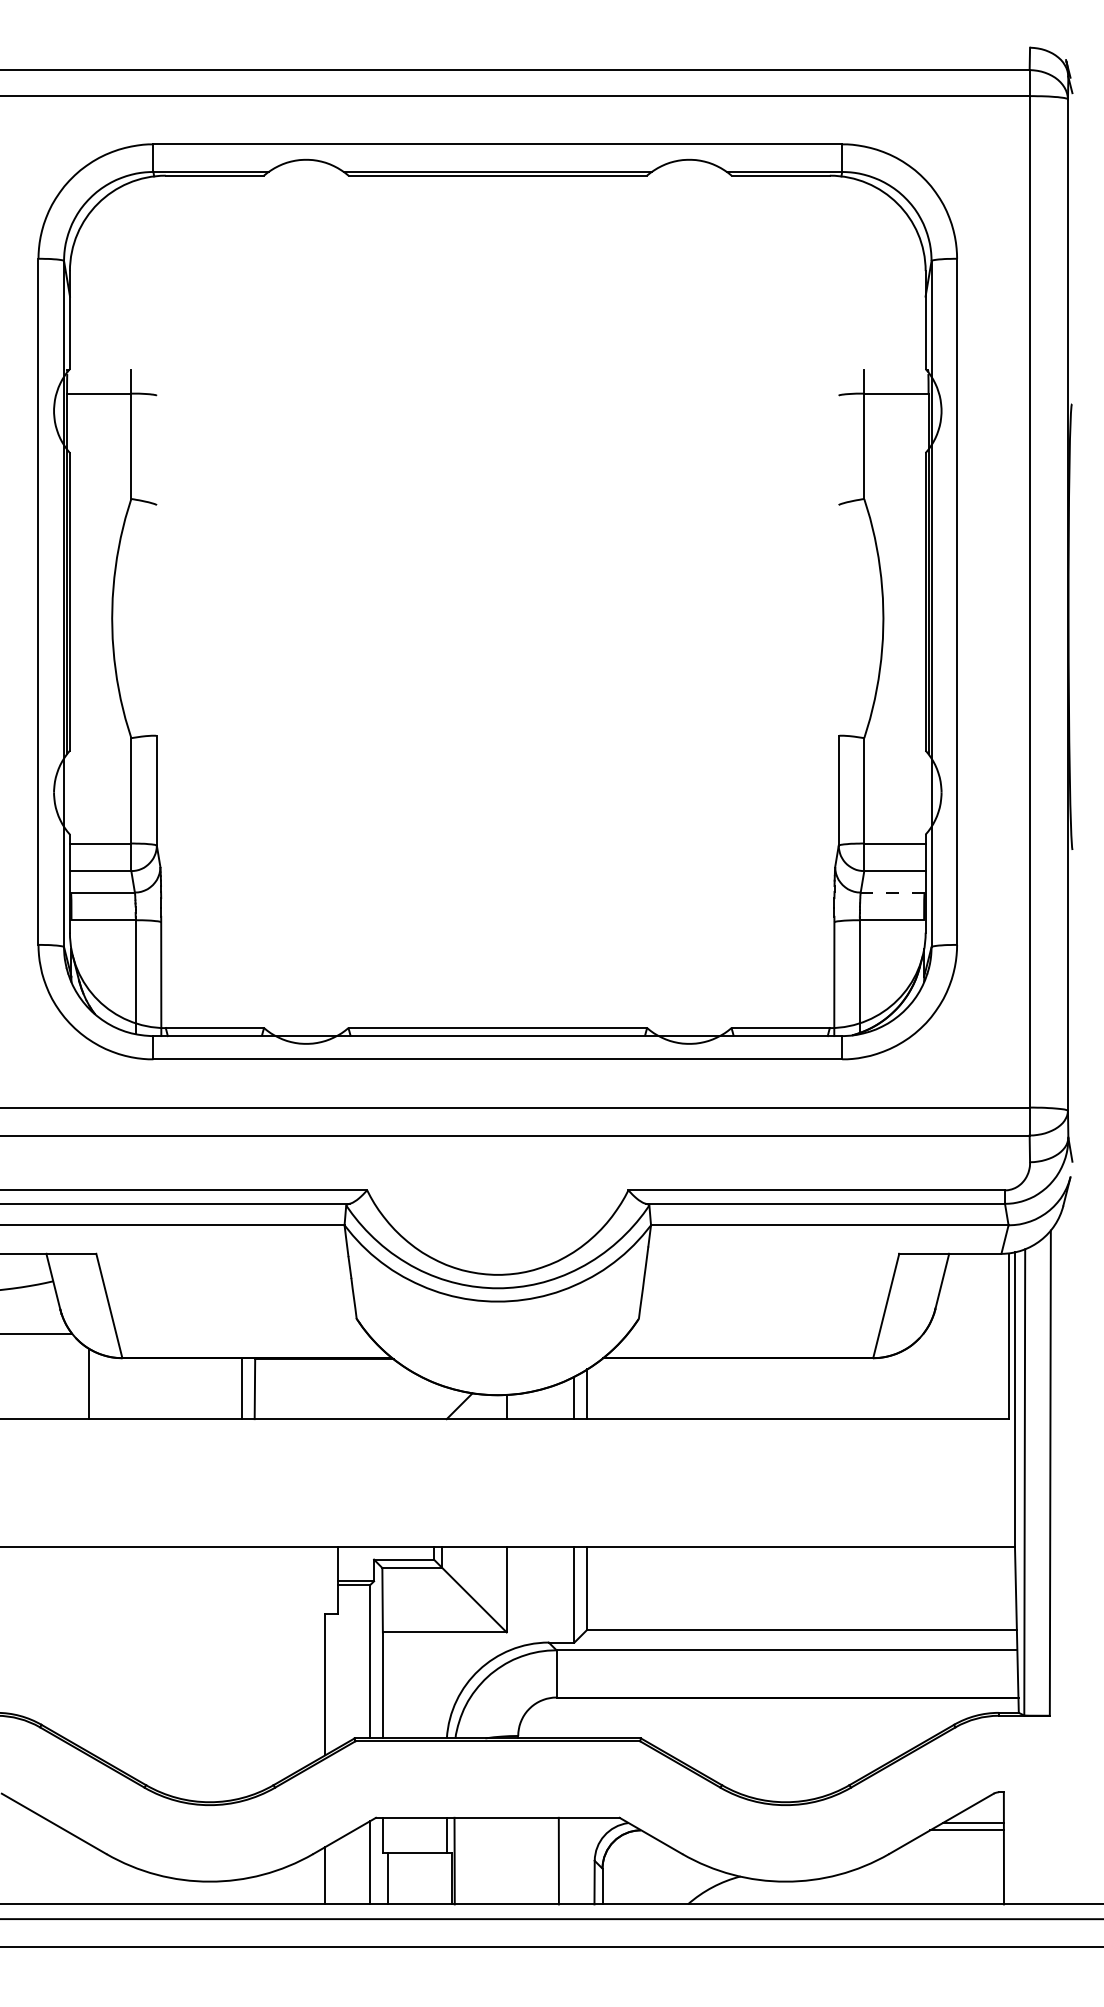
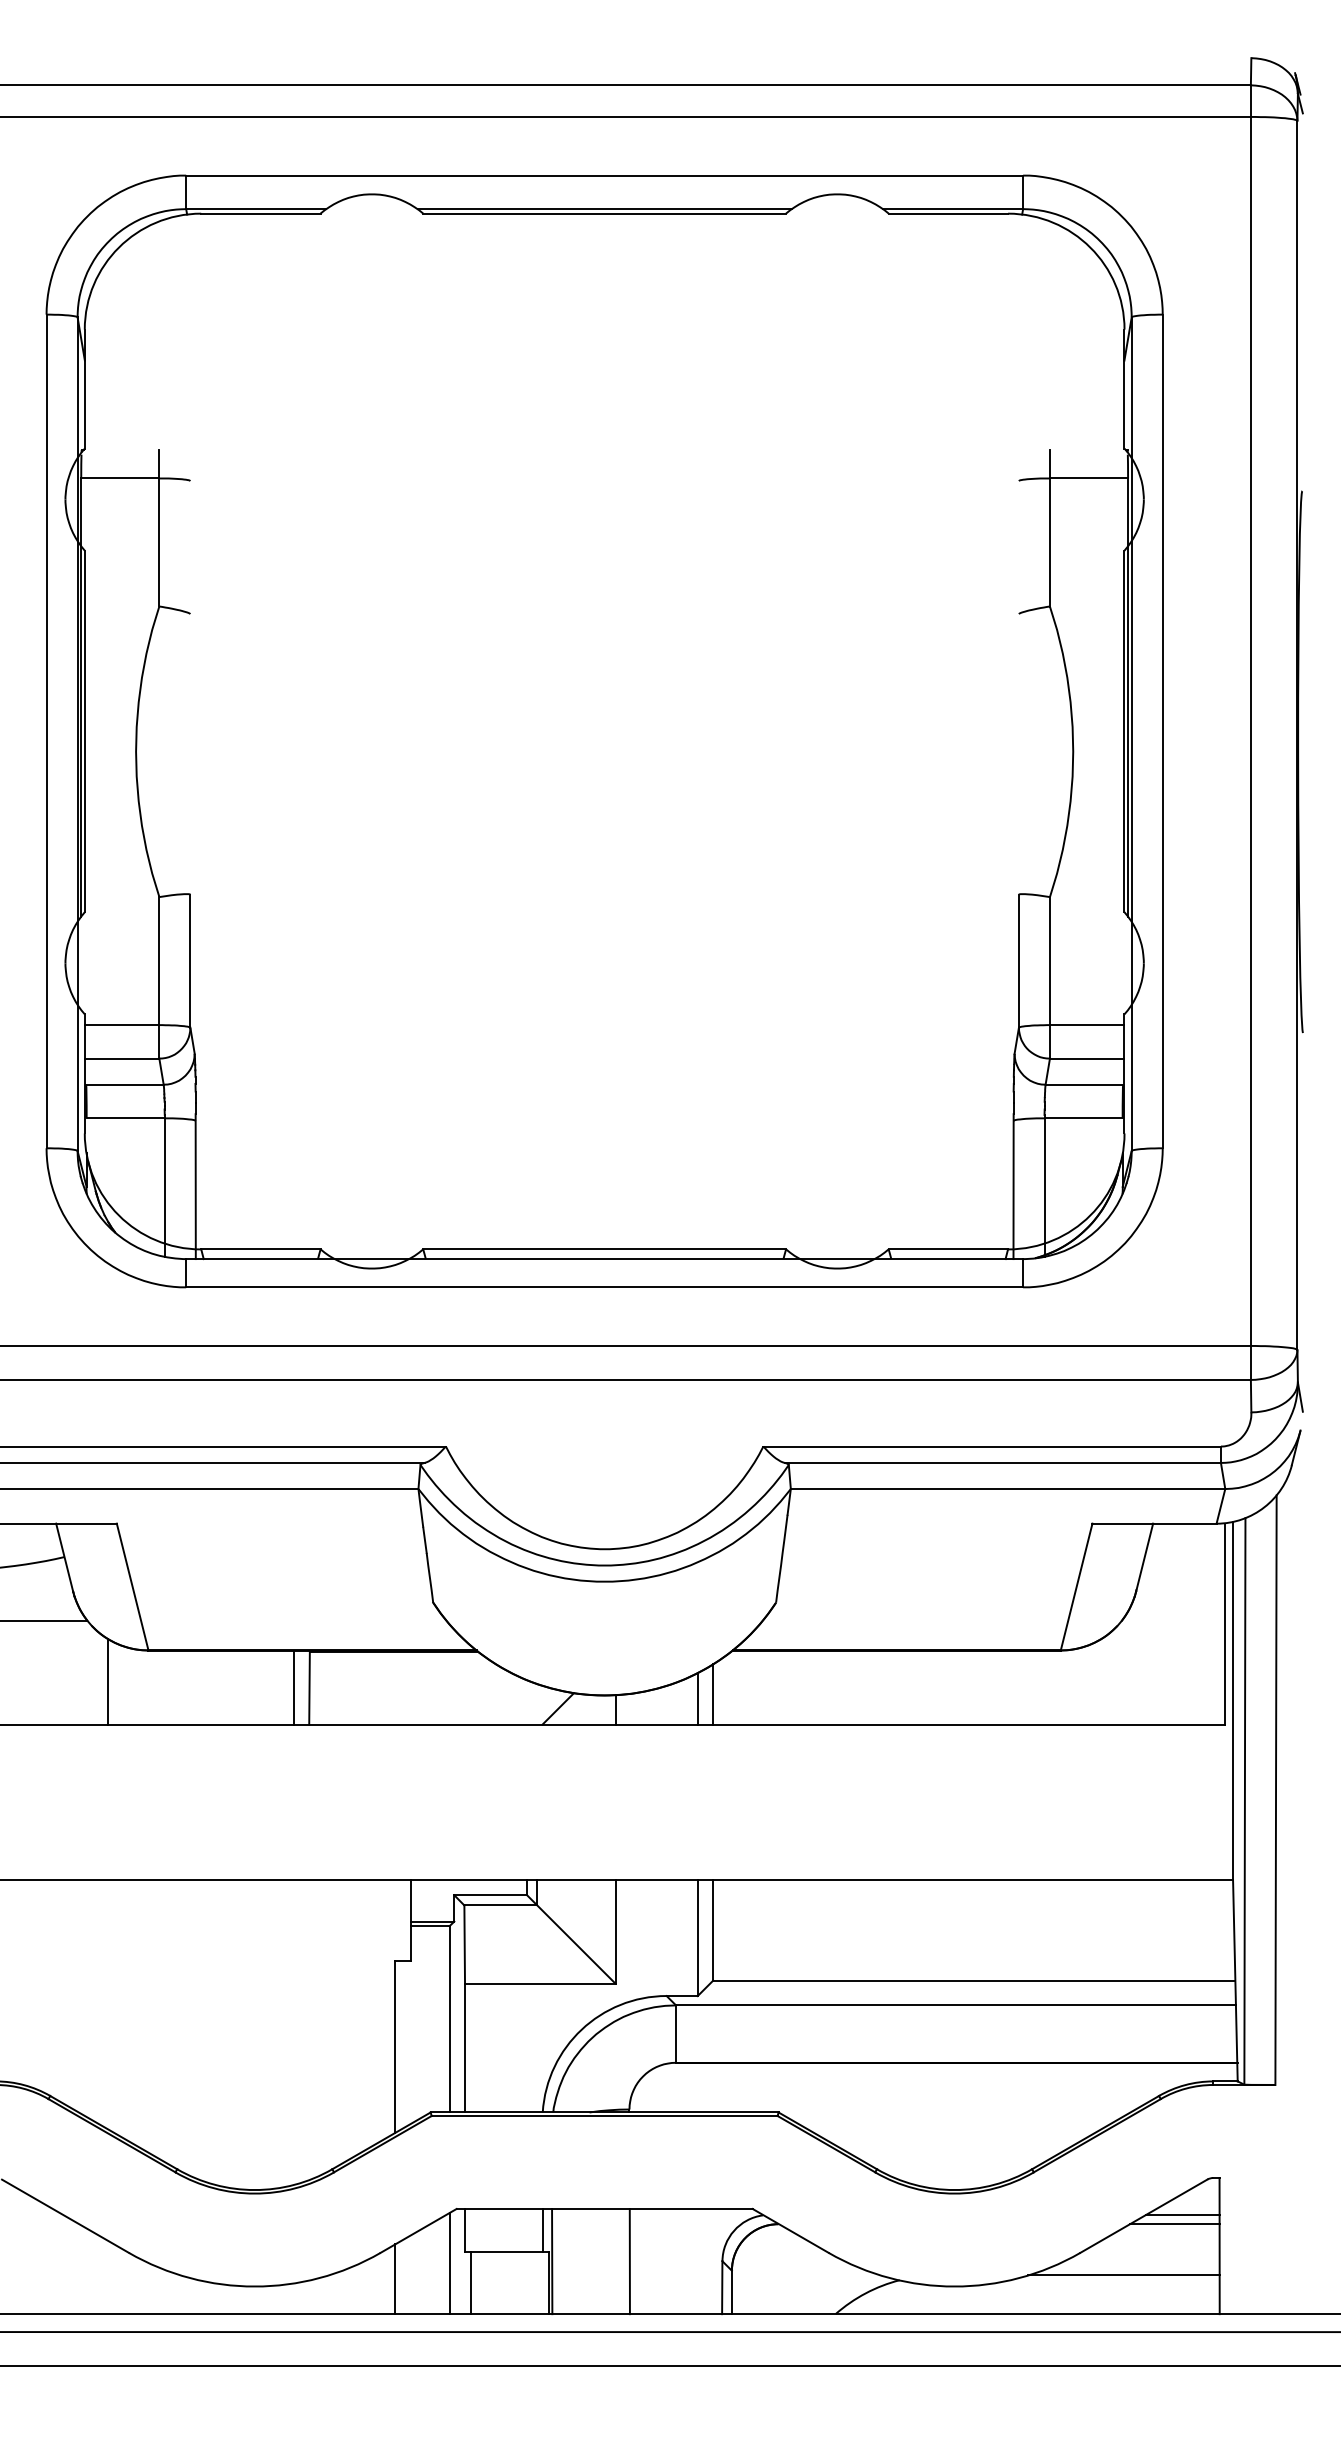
line: (892, 892) -> (1084, 1084), dashed -> solid
line: (558, 1861) -> (629, 2261), moved
line: (924, 1872) -> (1123, 2275), added

